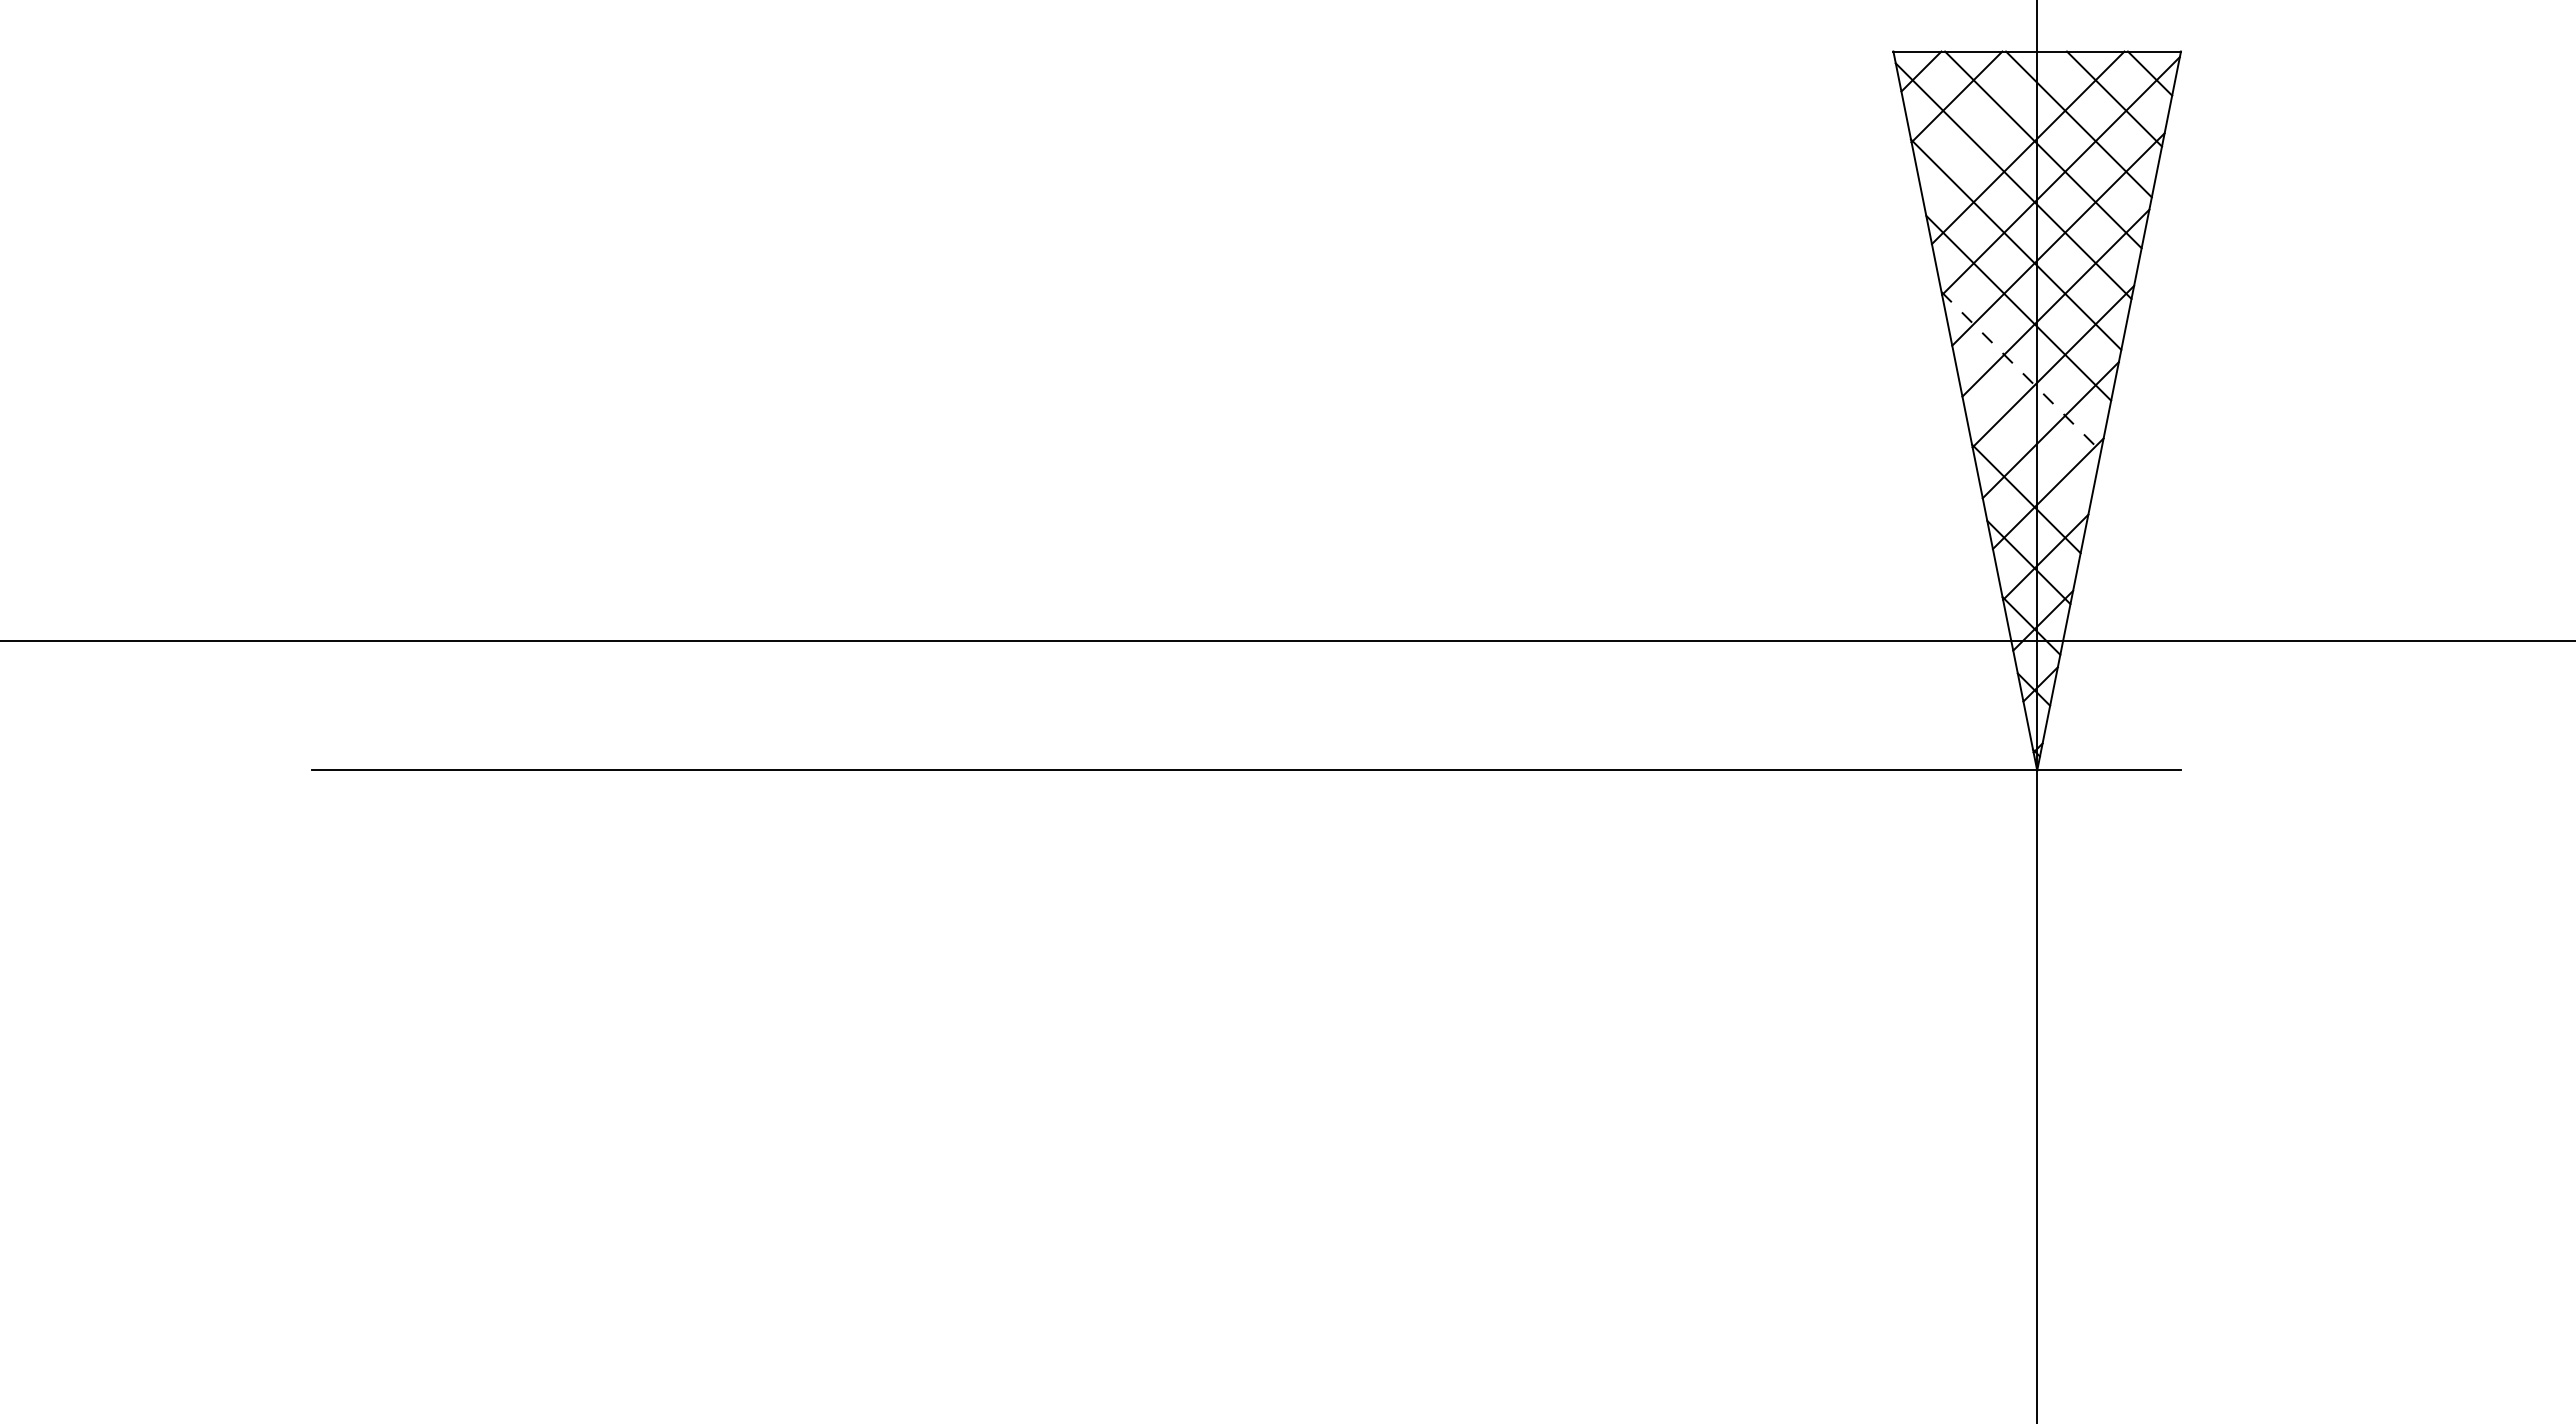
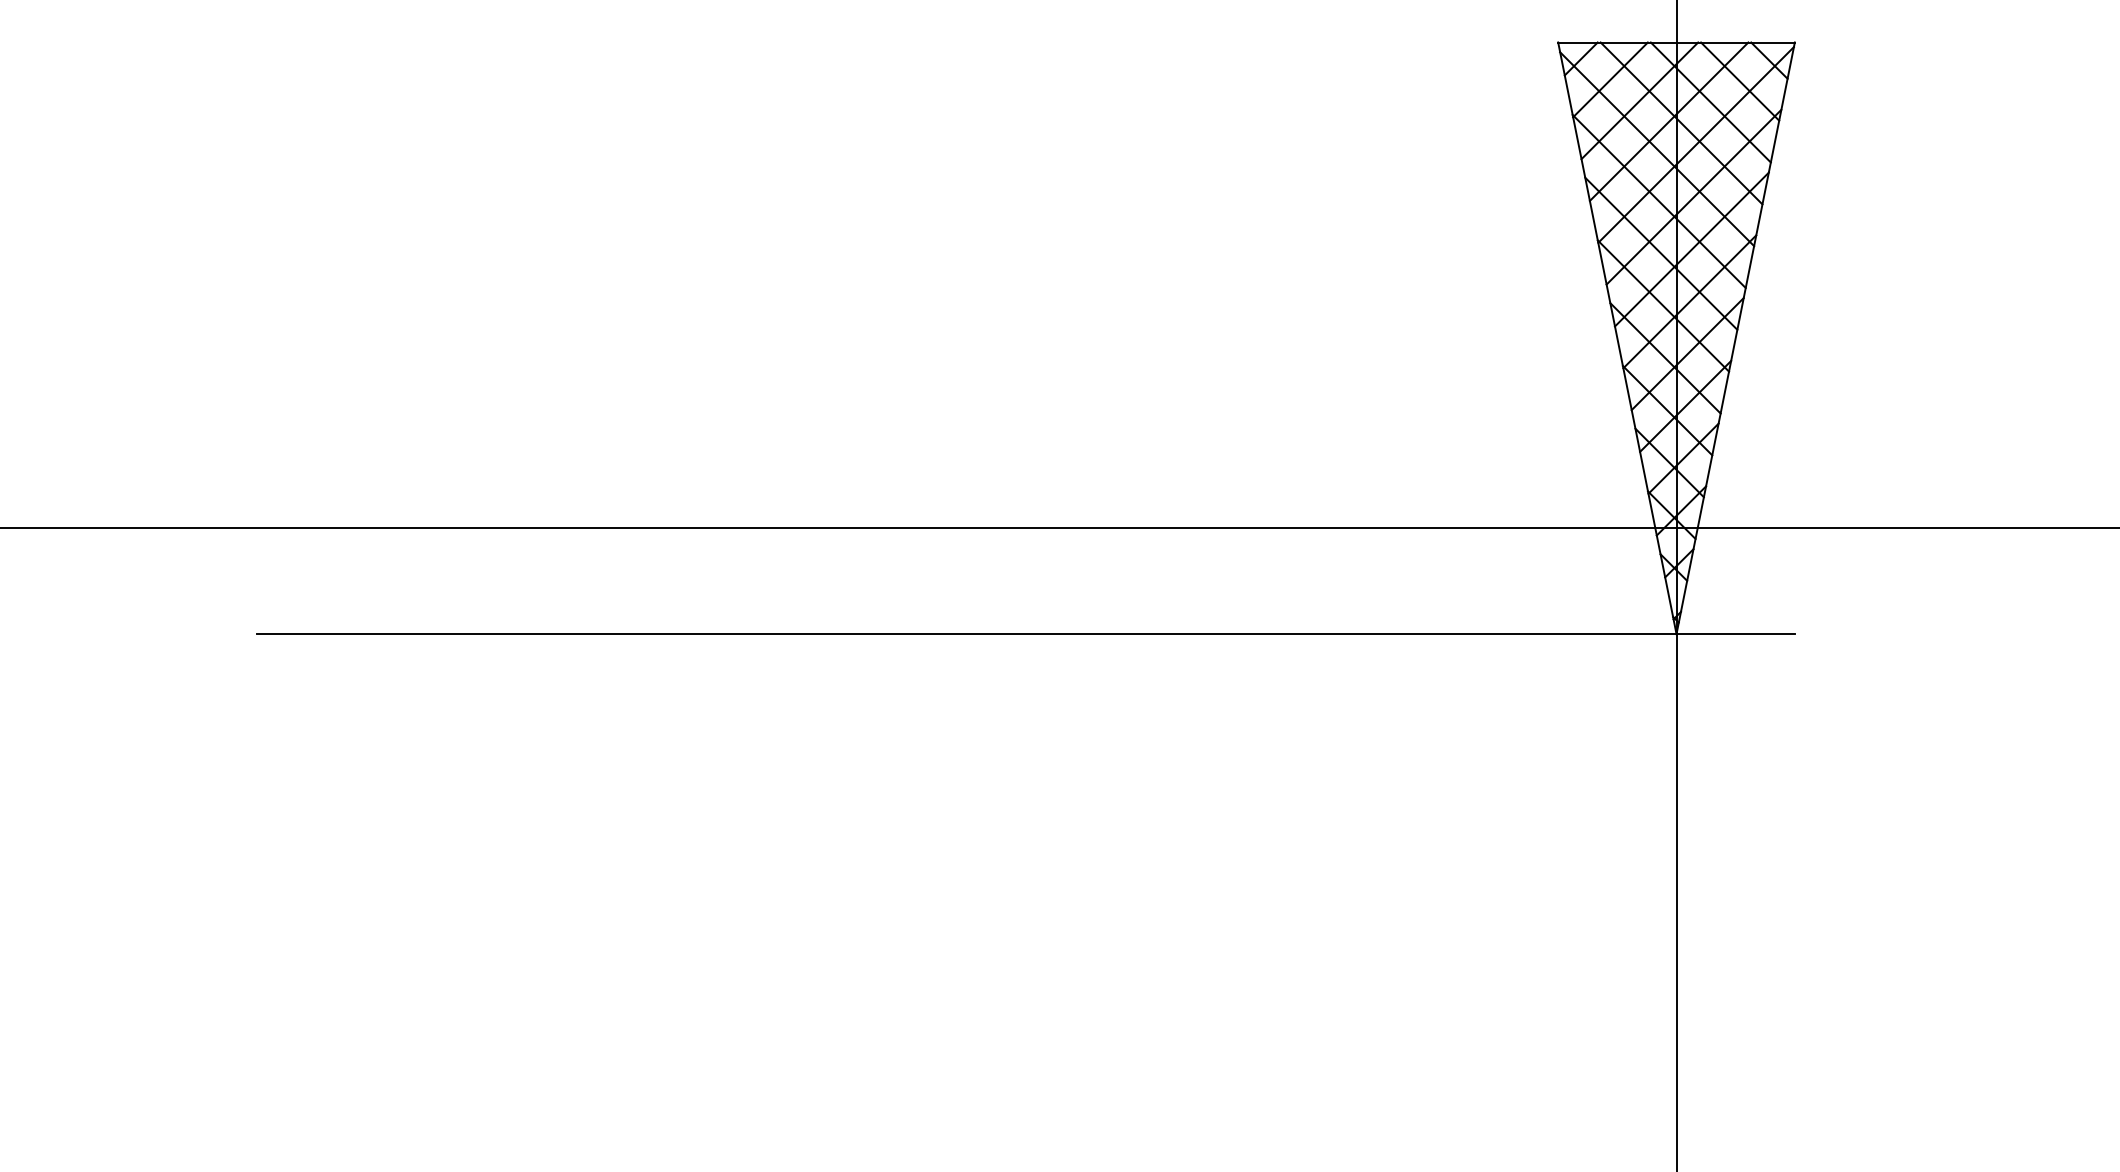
line: (1992, 122) -> (1639, 100), added
line: (2021, 371) -> (1663, 305), dashed -> solid
line: (2023, 435) -> (1665, 358), added

